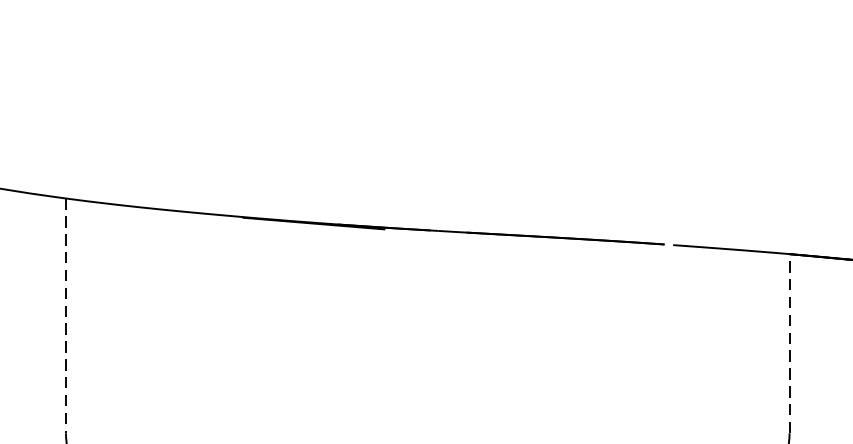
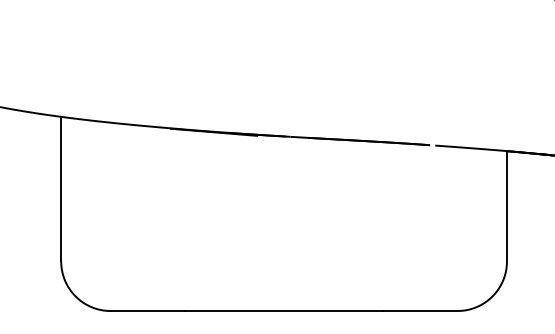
line: (66, 316) -> (61, 189), dashed -> solid
line: (788, 342) -> (506, 205), dashed -> solid

